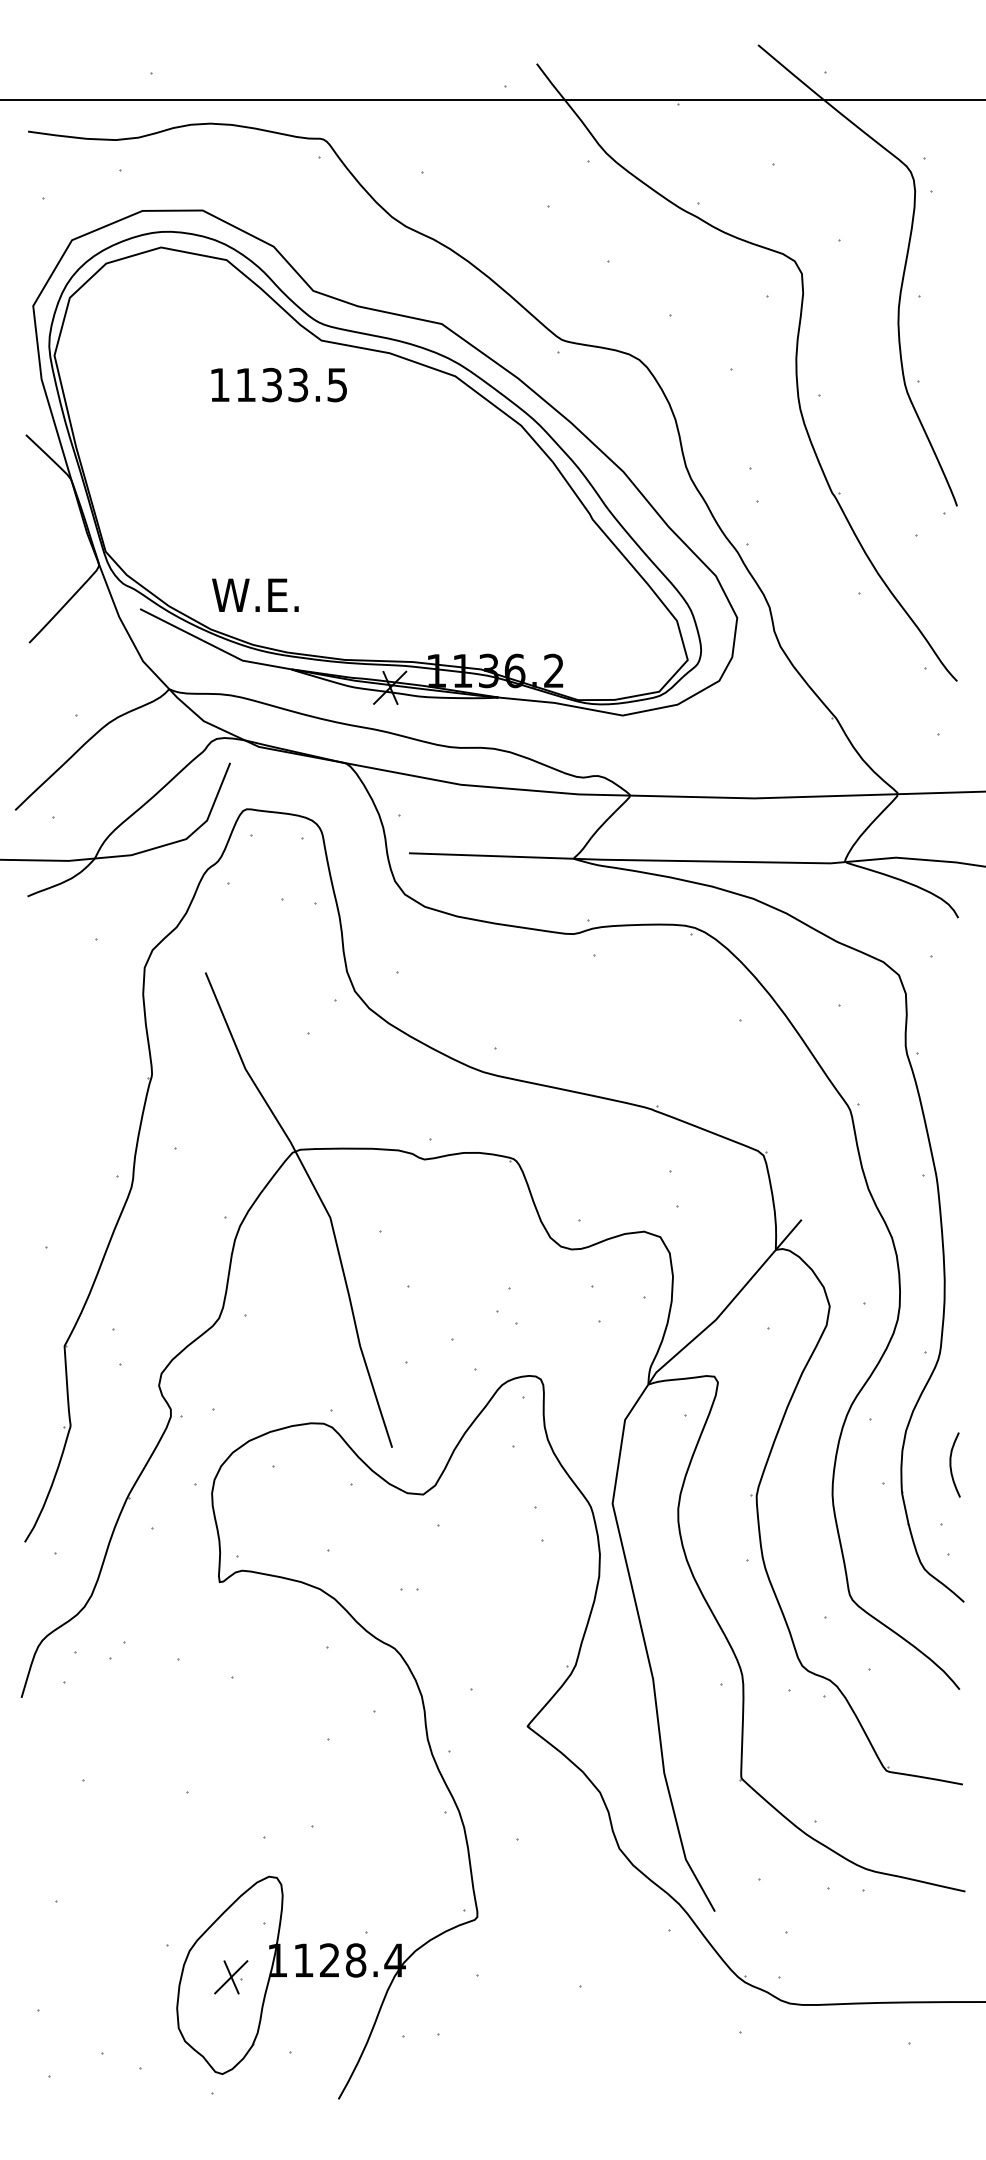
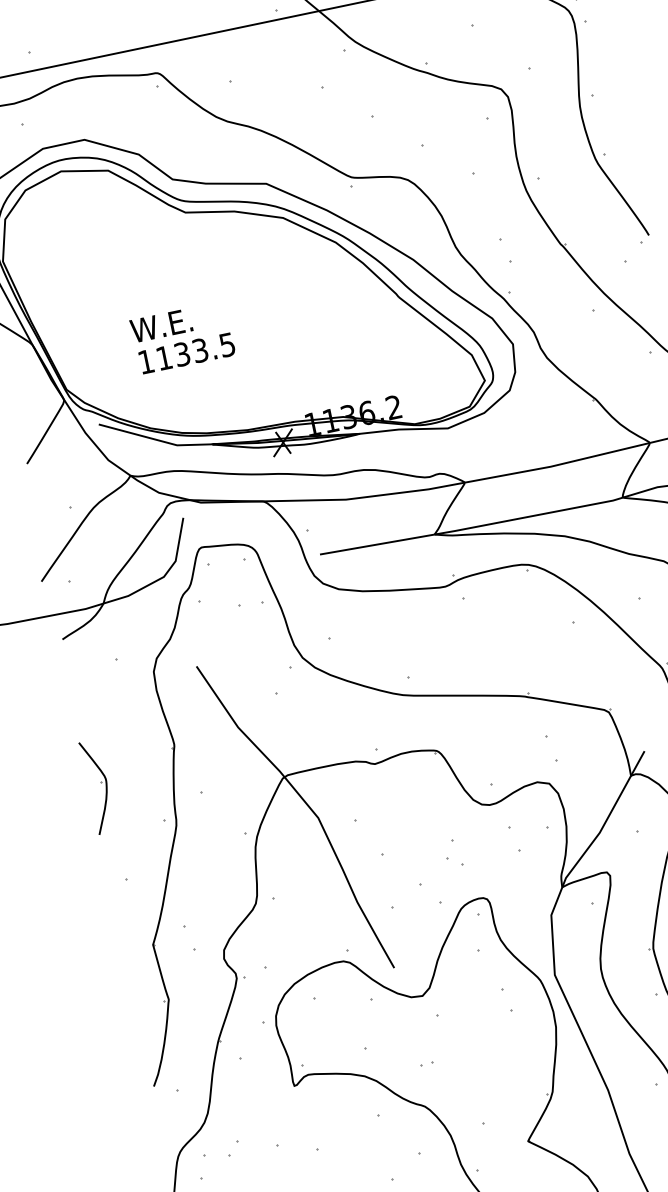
text: (278, 384) -> (186, 353), moved
text: (255, 594) -> (161, 325), moved
part: (40, 1105) -> (101, 782), added

